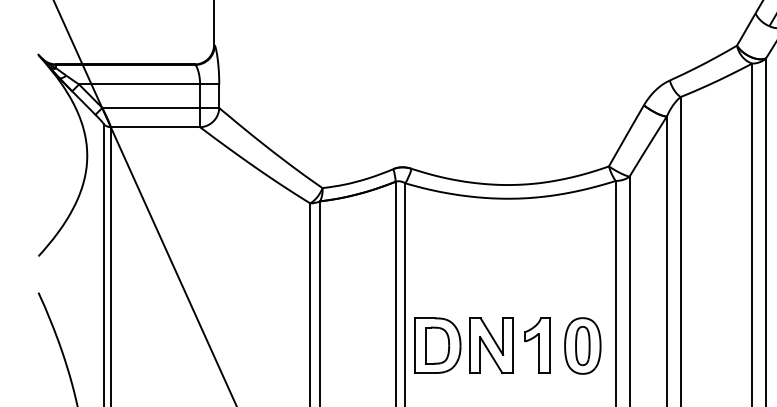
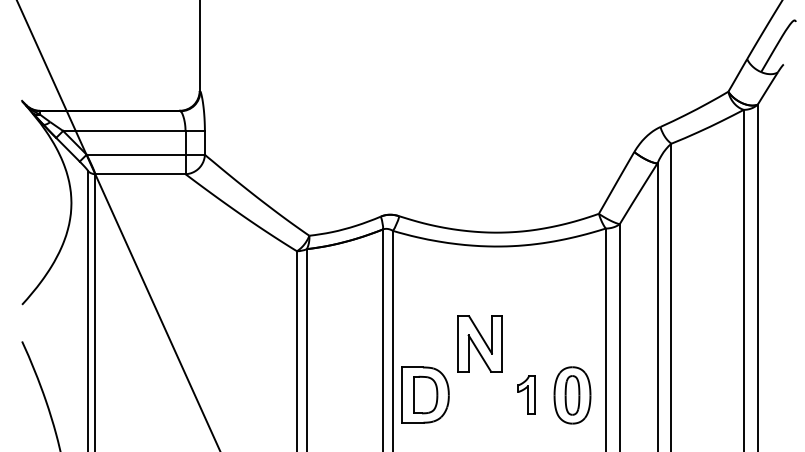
part: (490, 345) -> (479, 343), moved
part: (537, 345) -> (526, 394), size x0.7

